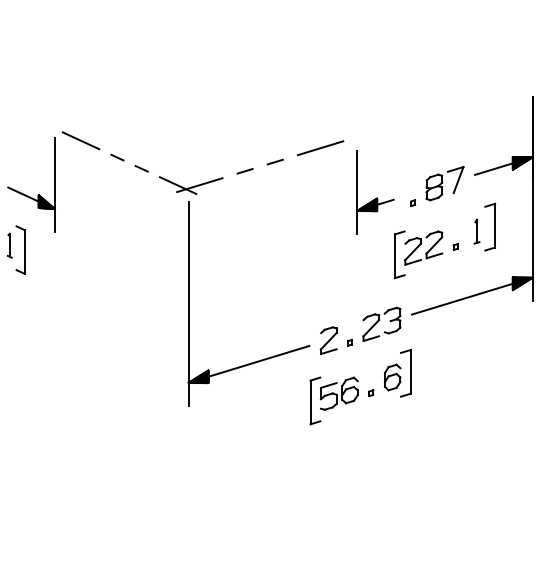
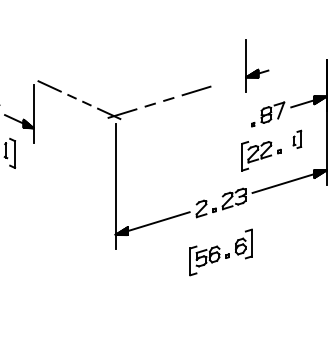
part: (375, 191) -> (257, 65), moved
part: (485, 227) -> (297, 139), size x0.6
part: (359, 387) -> (220, 252), moved

